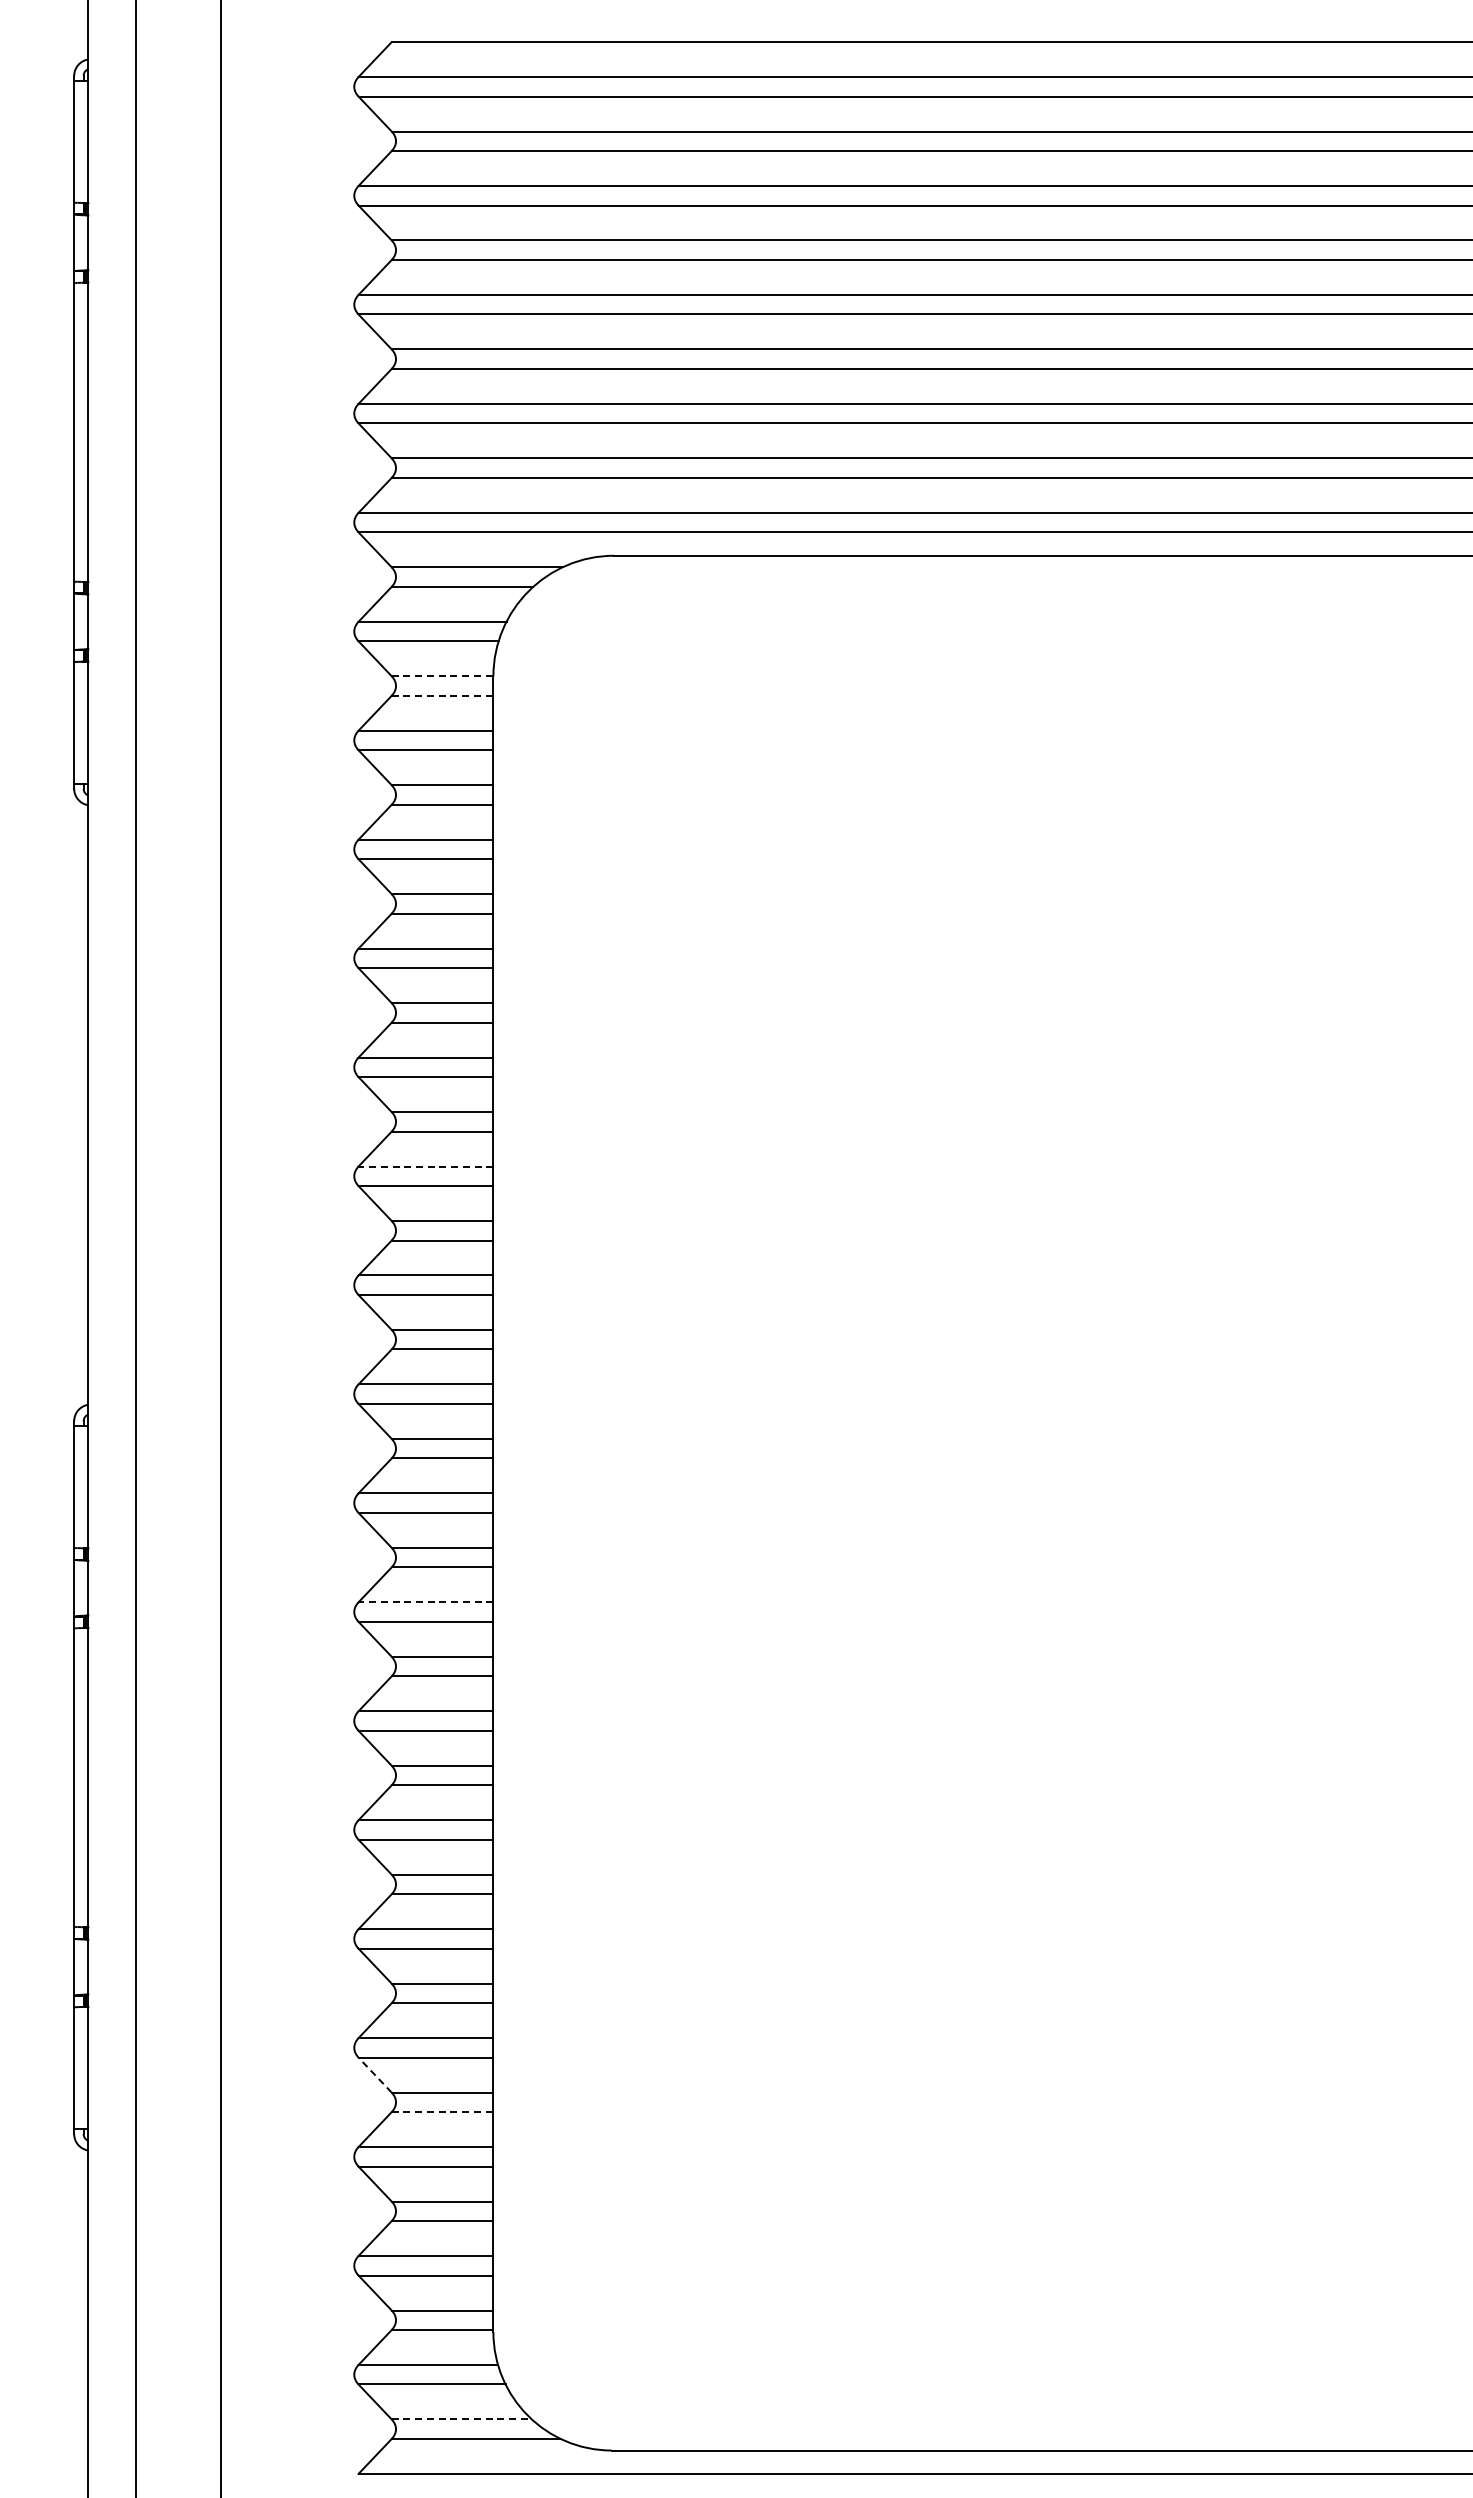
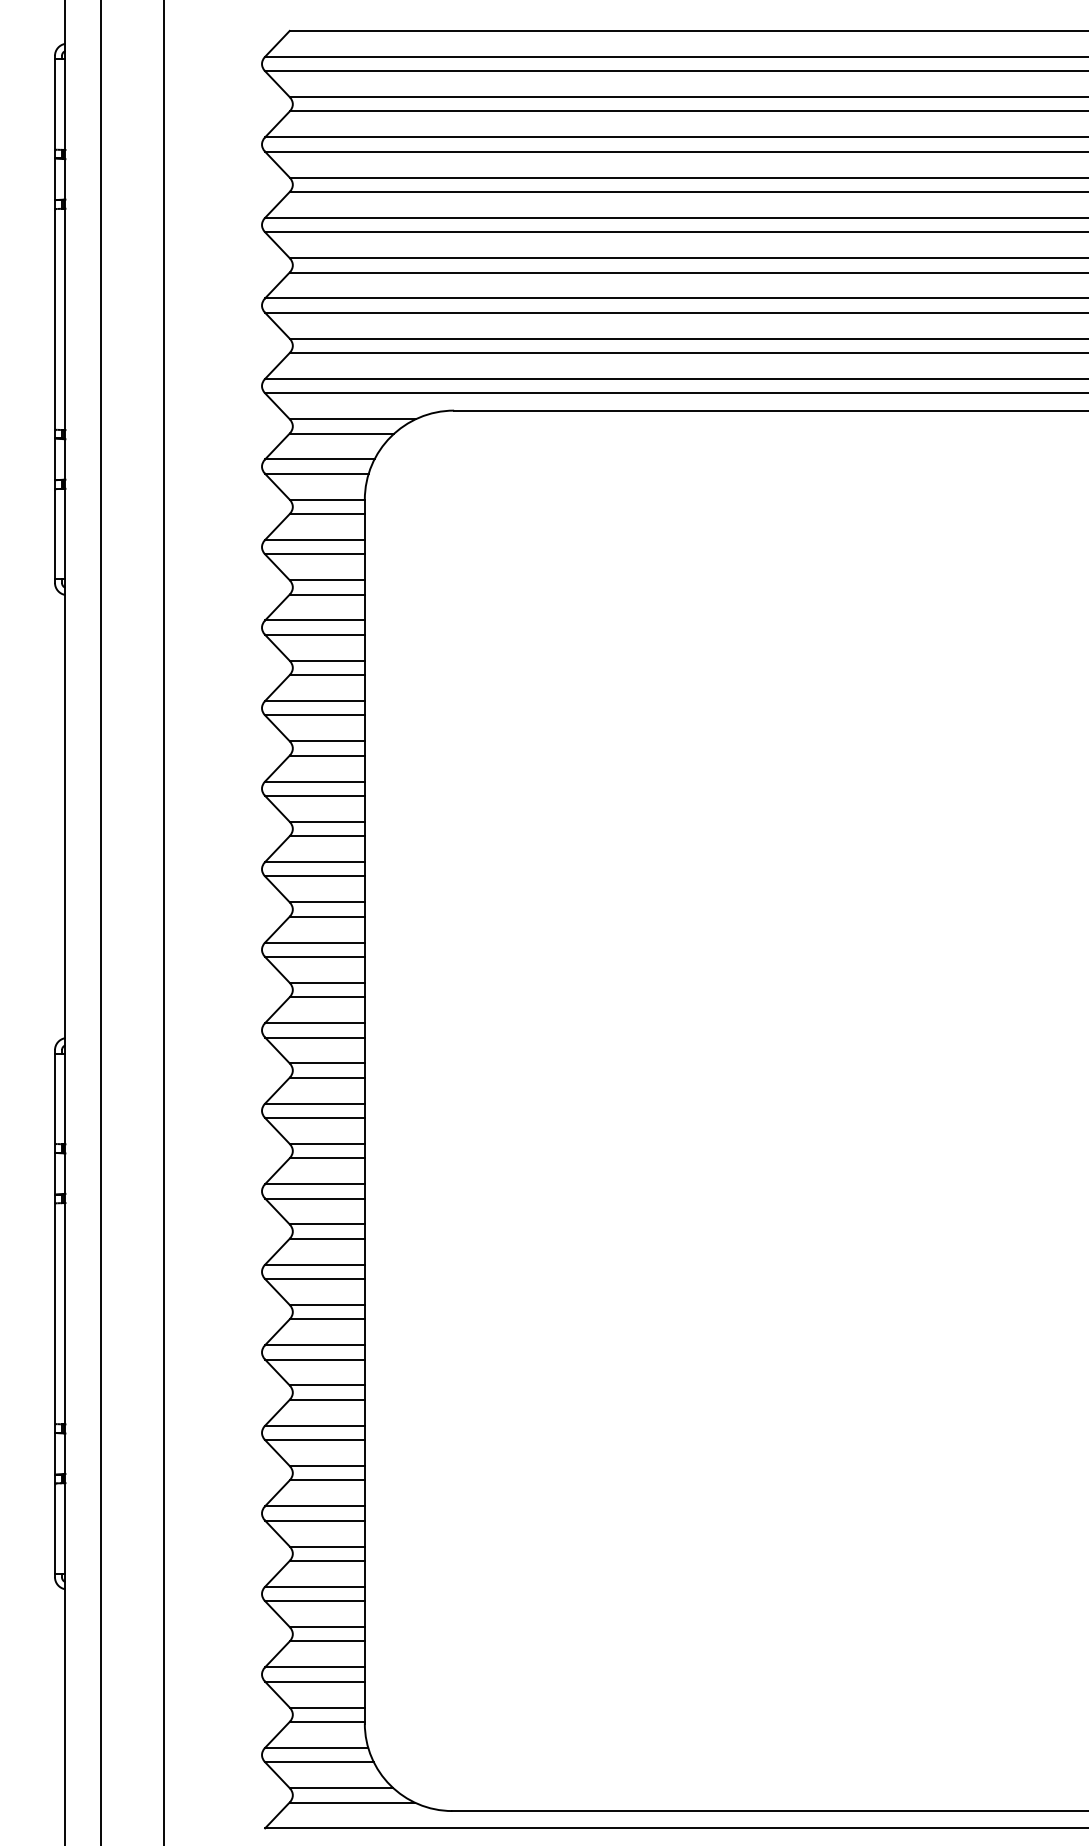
line: (442, 676) -> (327, 499), dashed -> solid
line: (442, 695) -> (327, 513), dashed -> solid
line: (425, 1166) -> (314, 862), dashed -> solid
line: (425, 1602) -> (314, 1184), dashed -> solid
line: (374, 2074) -> (276, 1533), dashed -> solid
line: (442, 2112) -> (327, 1561), dashed -> solid
line: (462, 2419) -> (341, 1788), dashed -> solid

